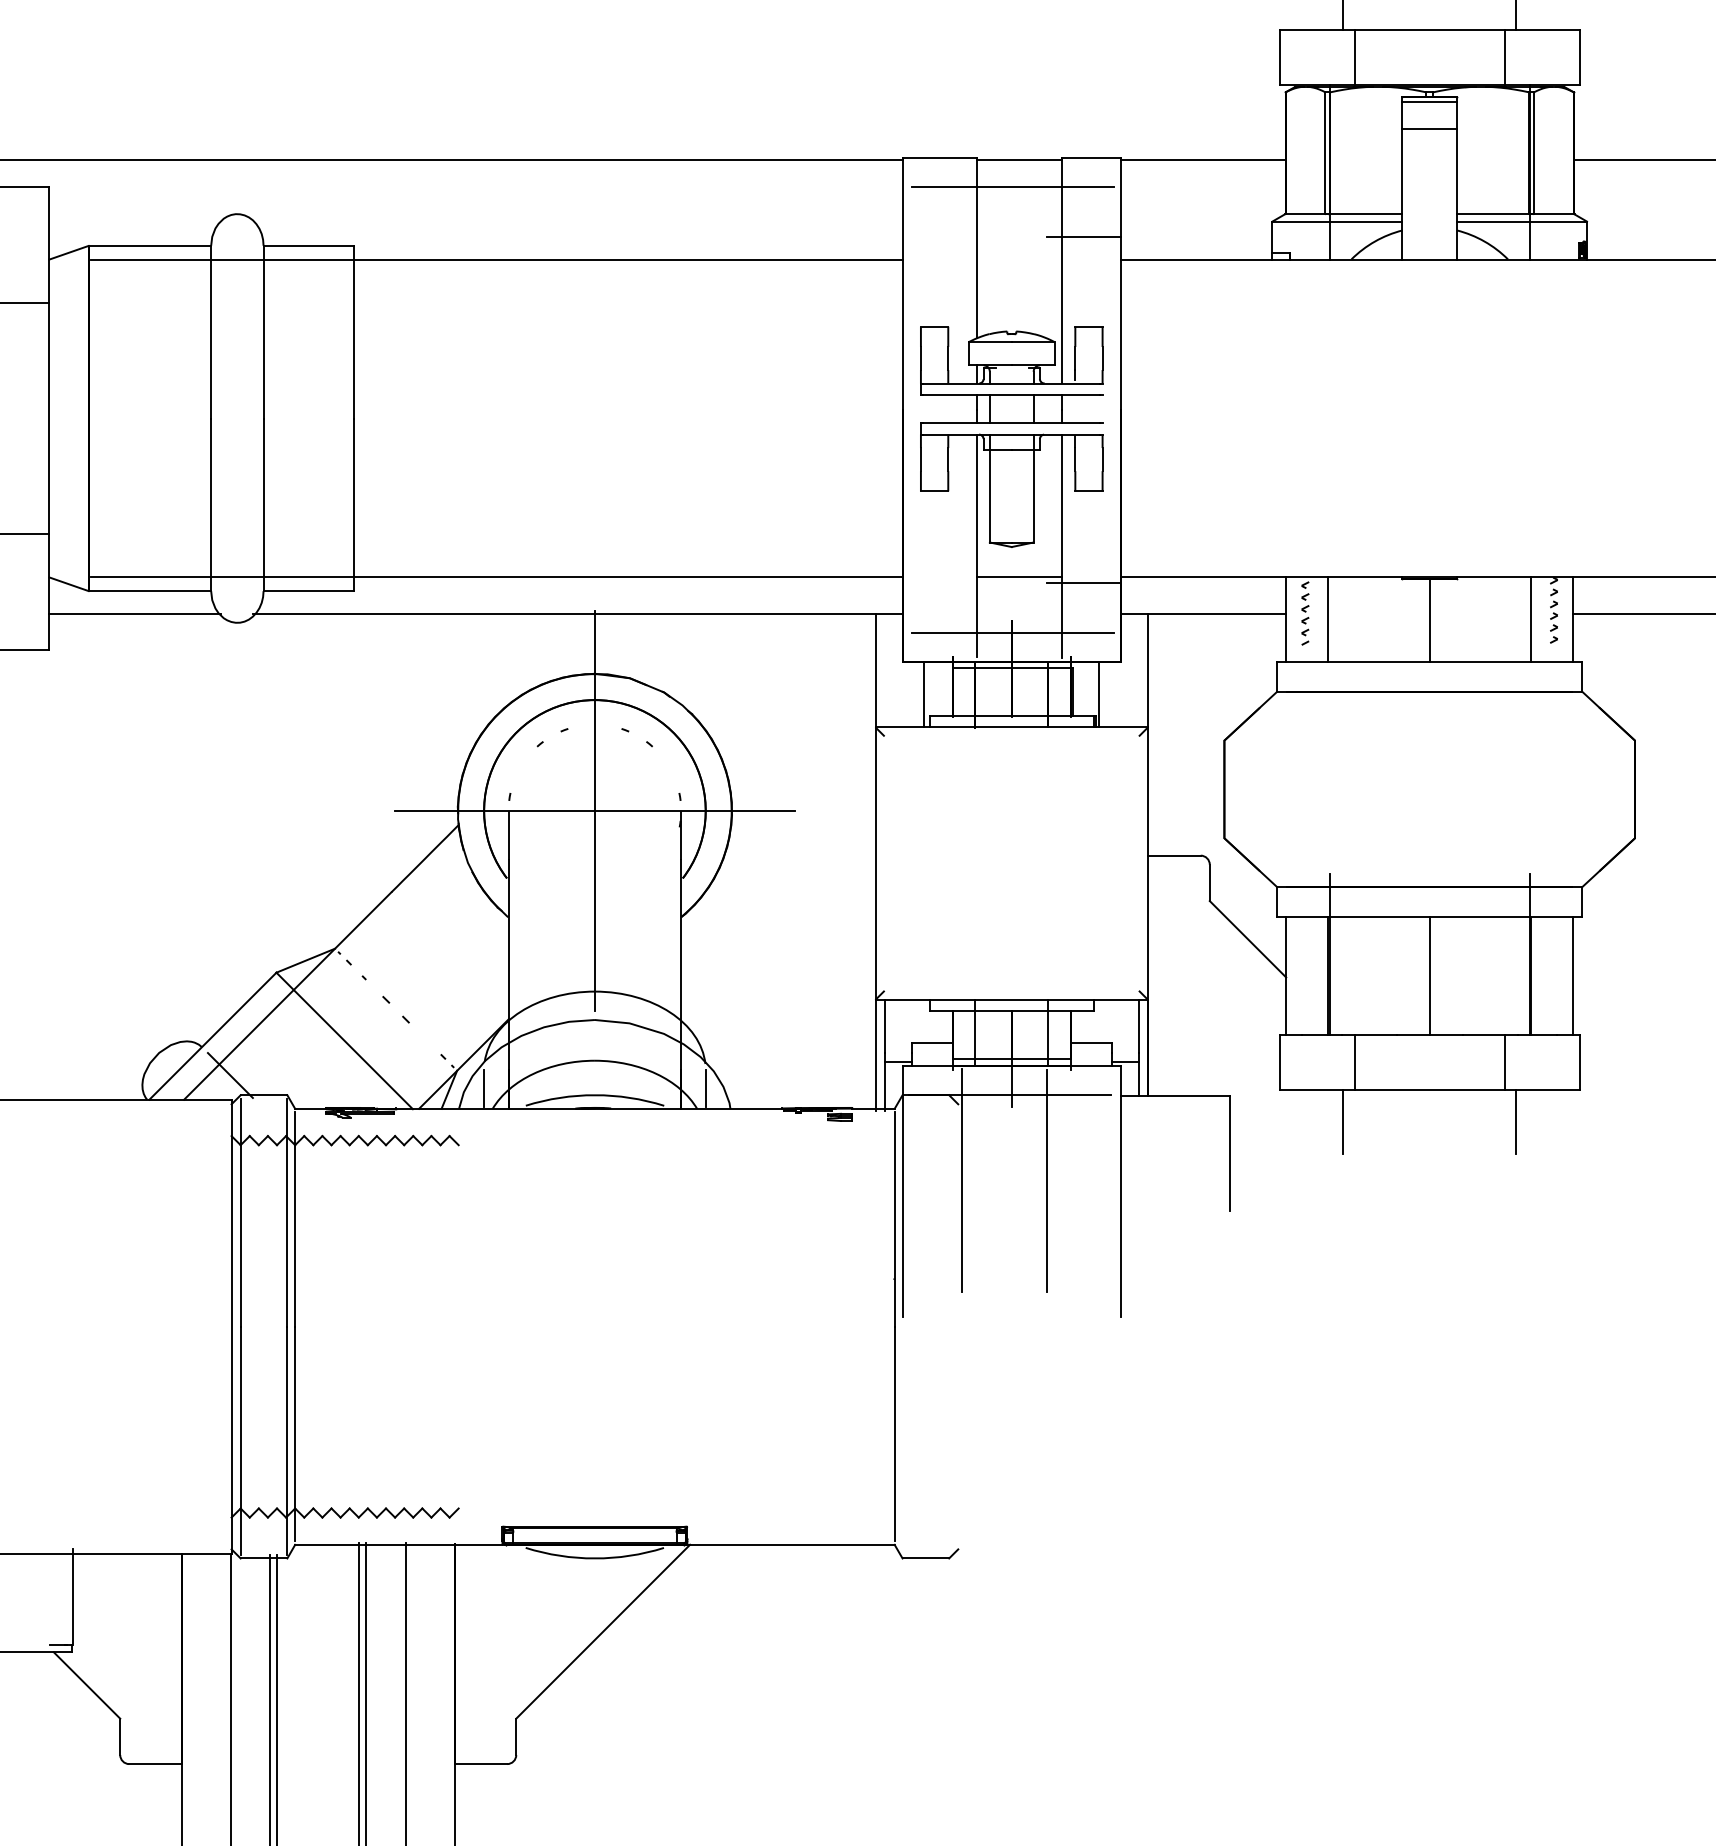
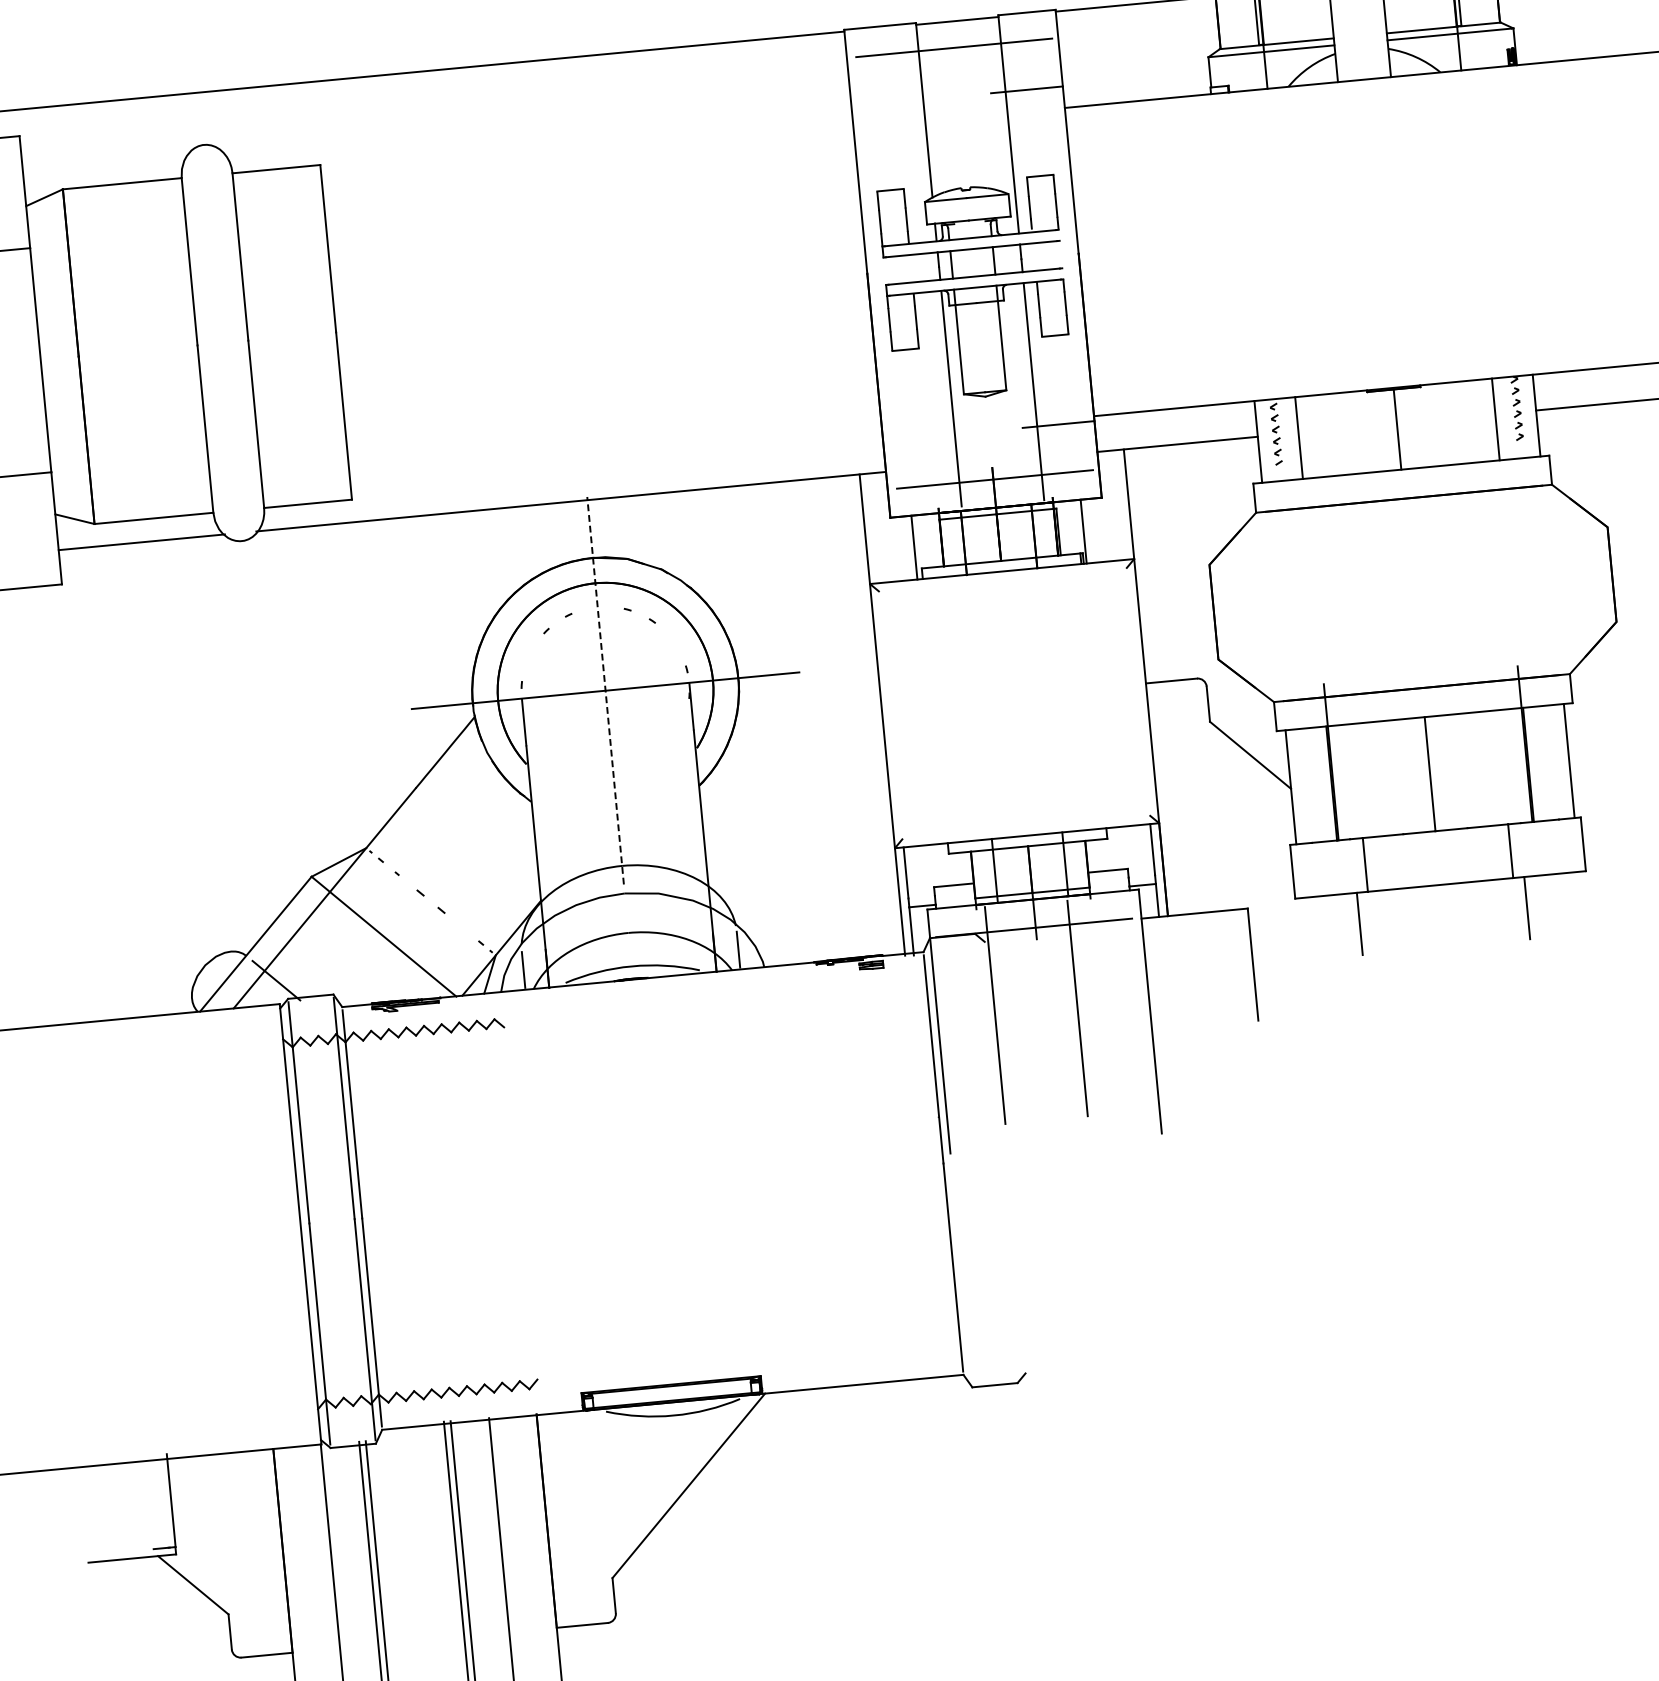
line: (496, 259) -> (459, 165), removed
line: (496, 577) -> (488, 473), removed
line: (1018, 577) -> (994, 425), removed
line: (594, 810) -> (605, 690), solid -> dashed

